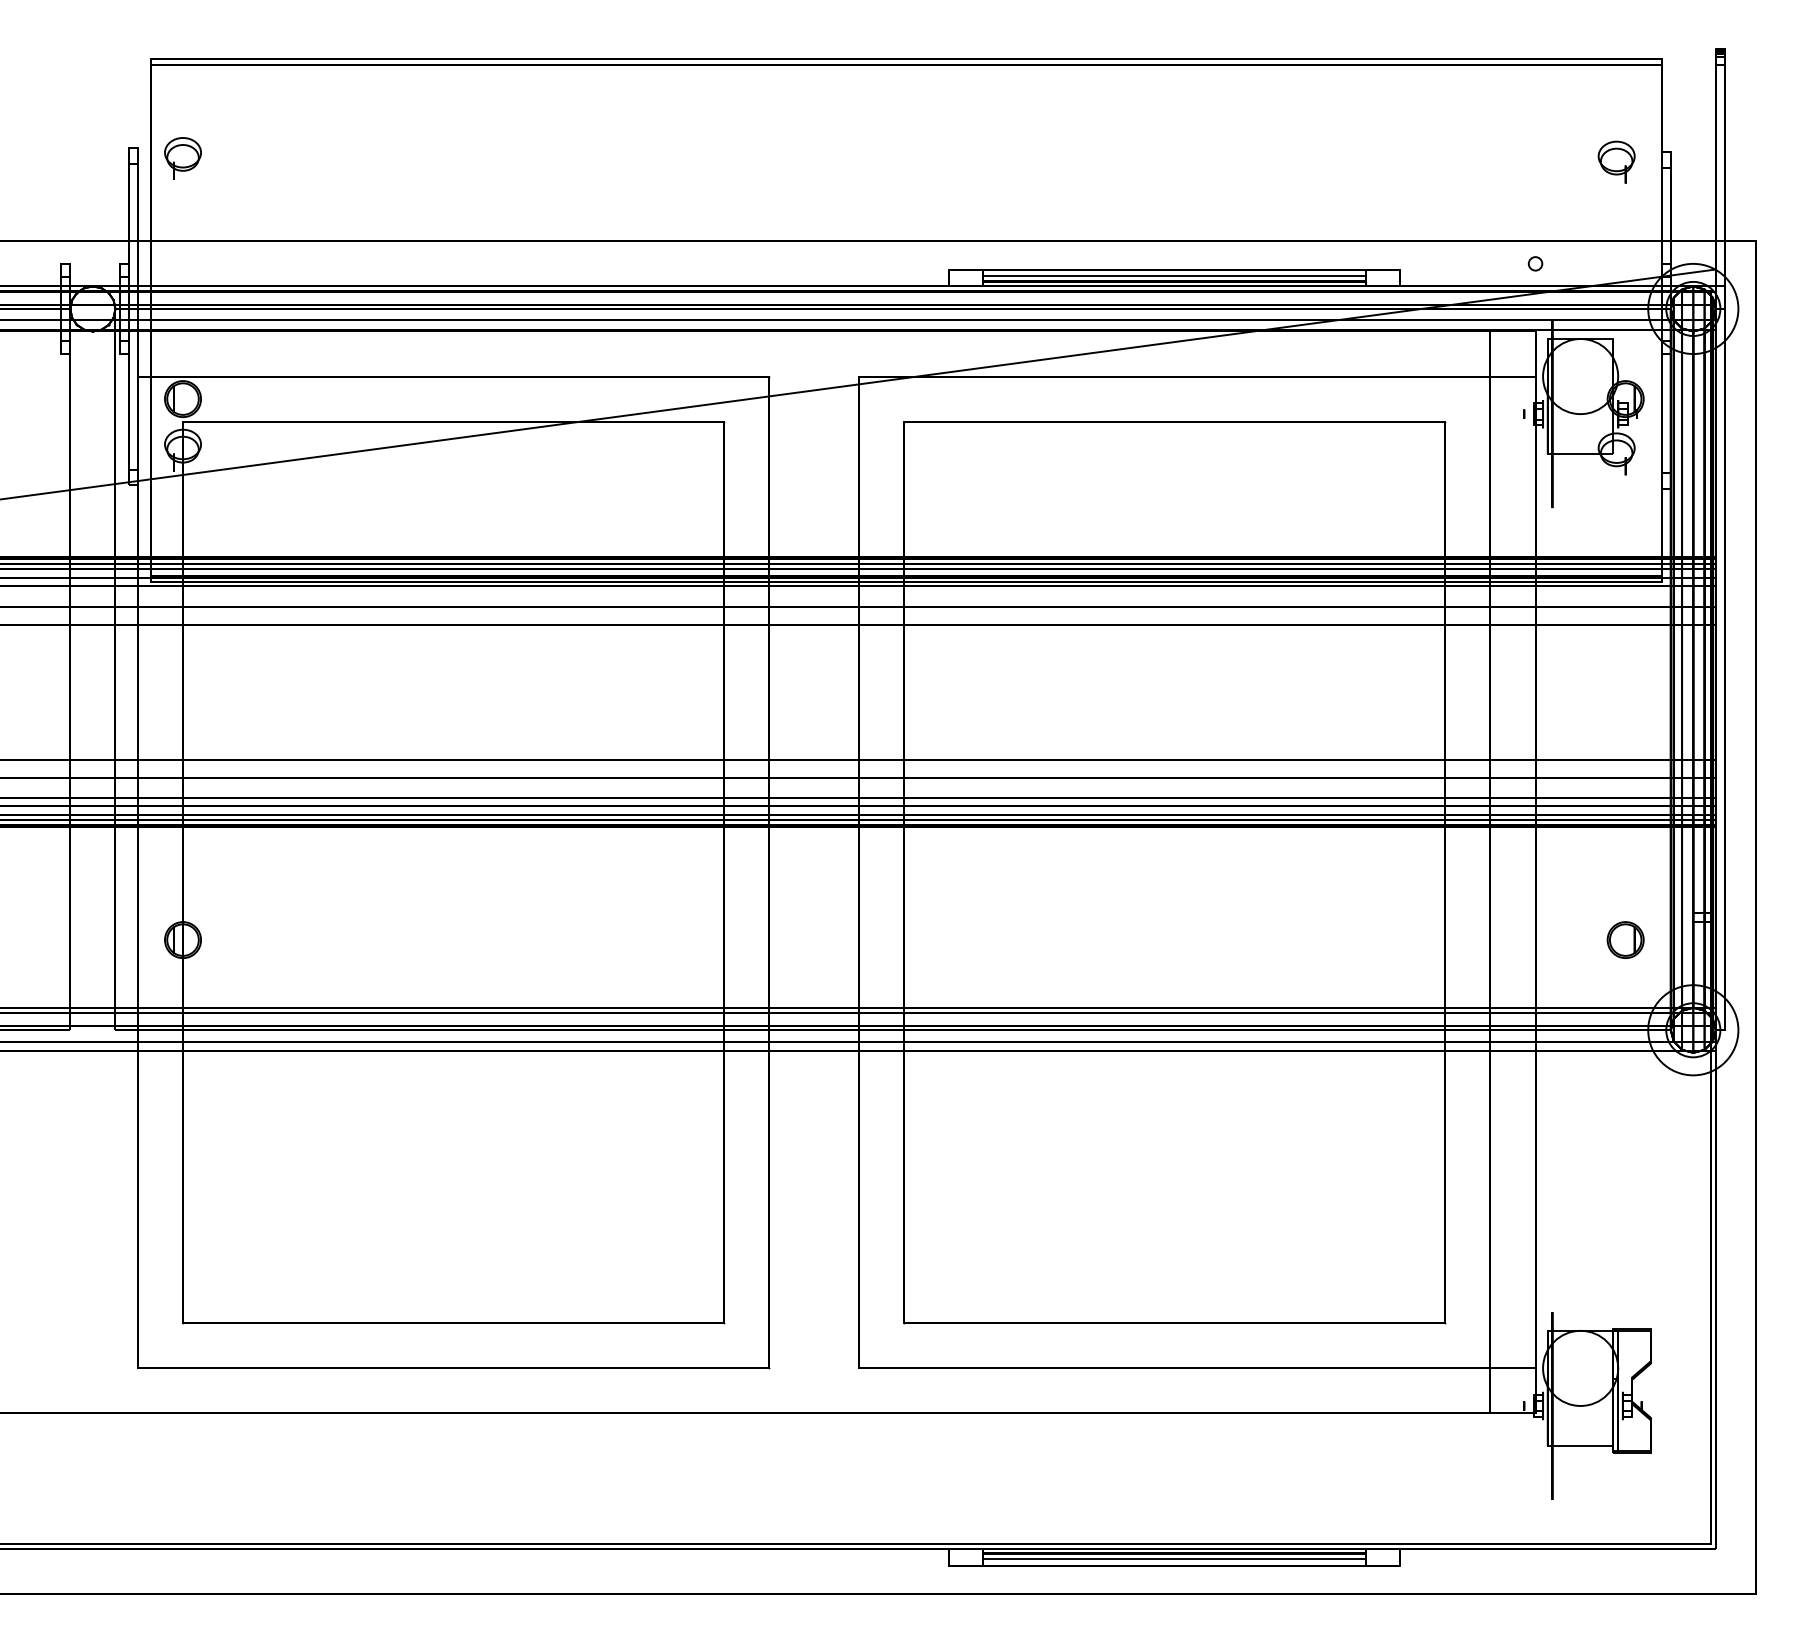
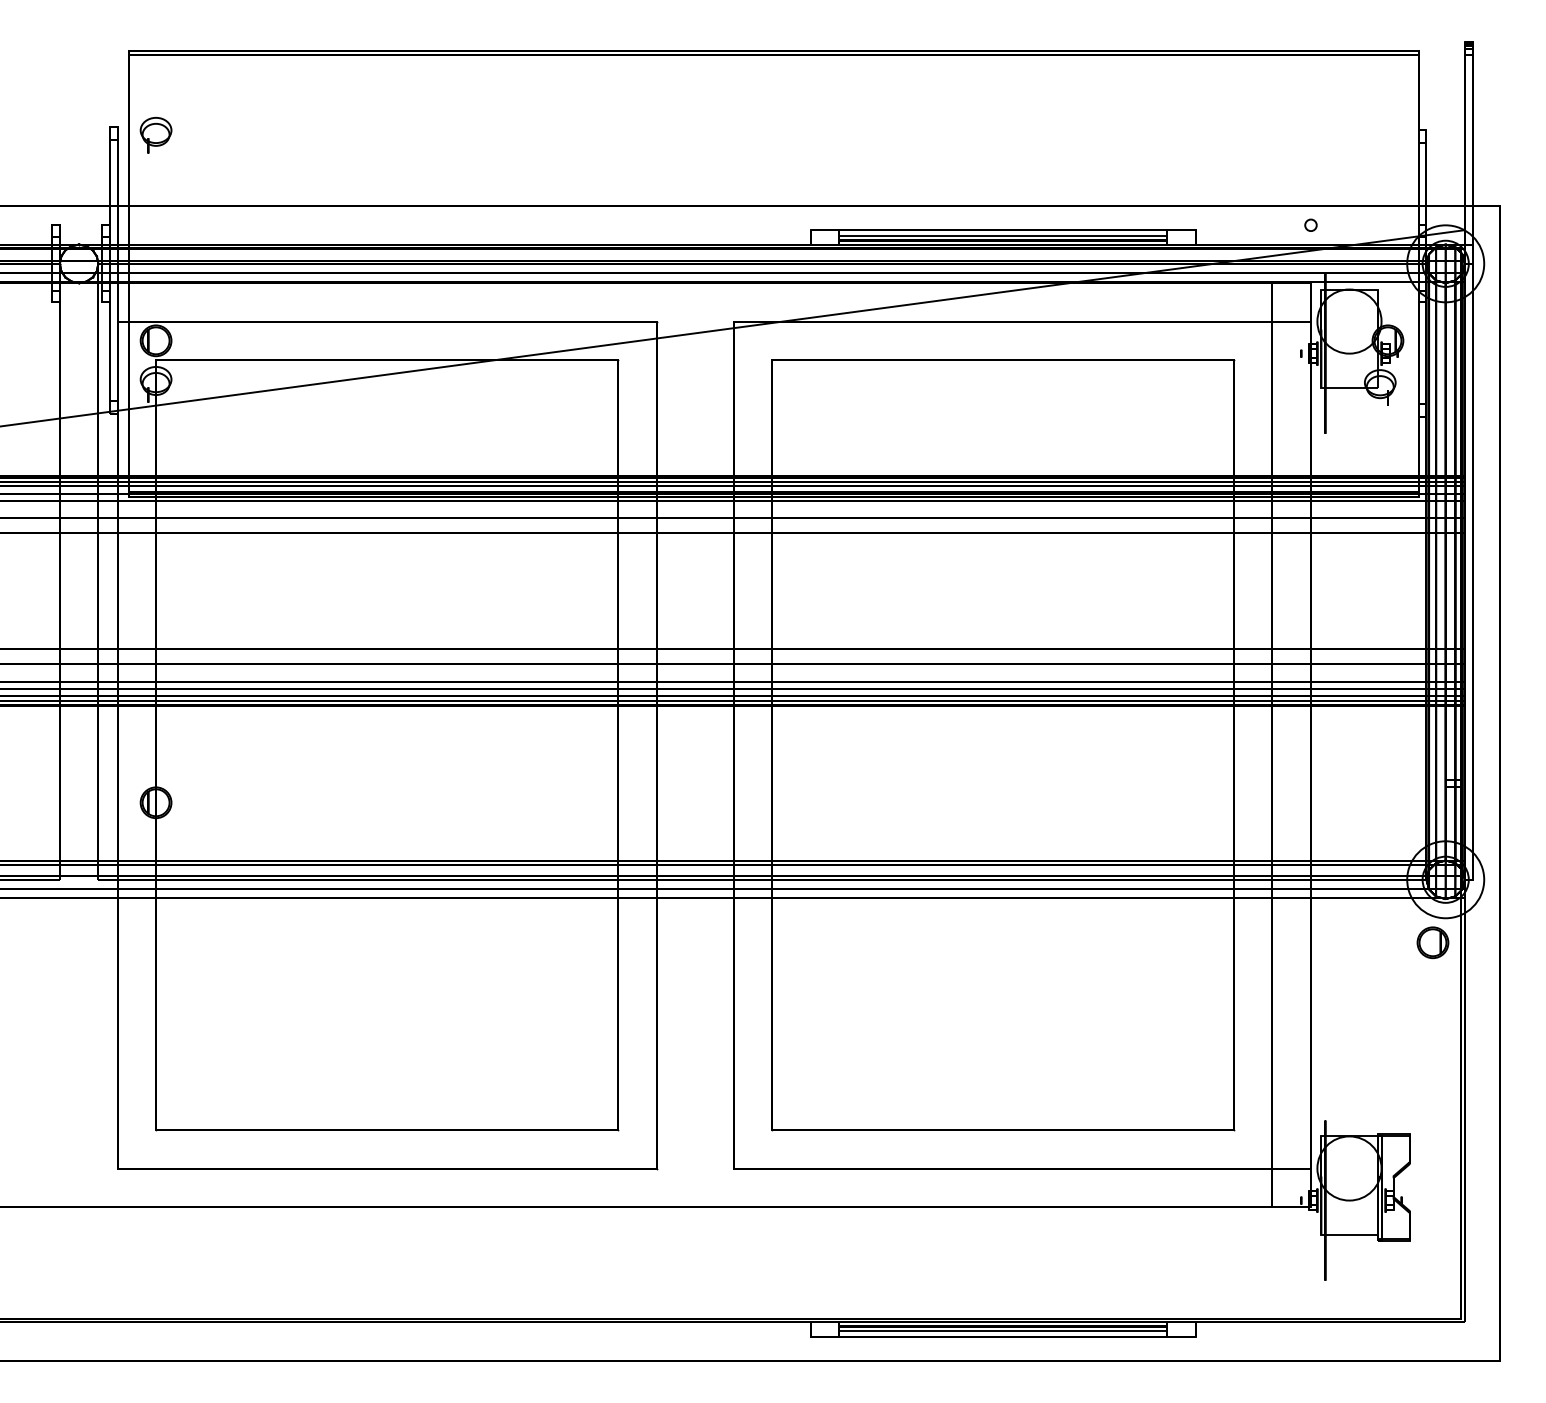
part: (1616, 162) -> (1380, 138), removed
part: (1625, 939) -> (1432, 942), moved

